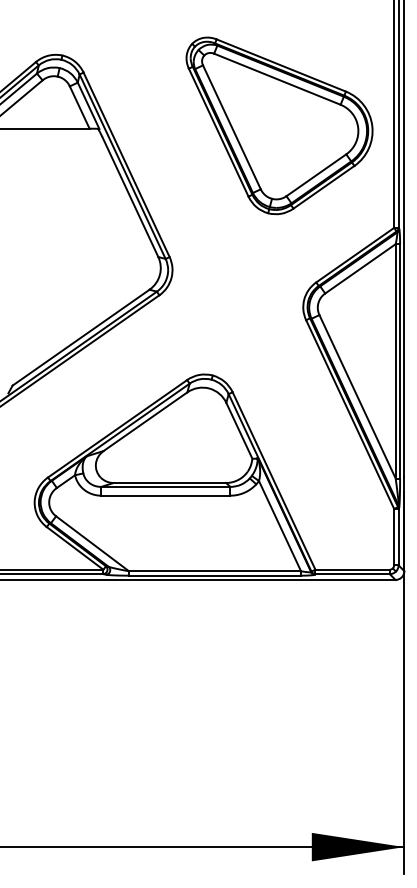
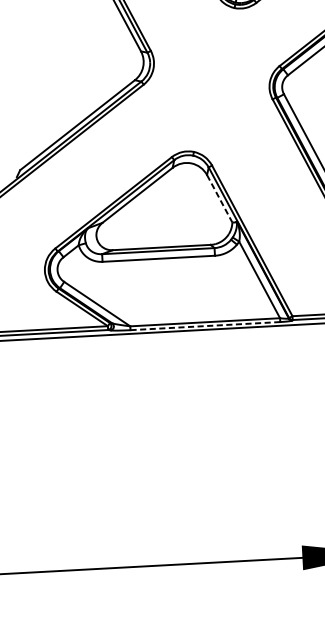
line: (239, 430) -> (219, 198), solid -> dashed
line: (214, 575) -> (204, 325), solid -> dashed

